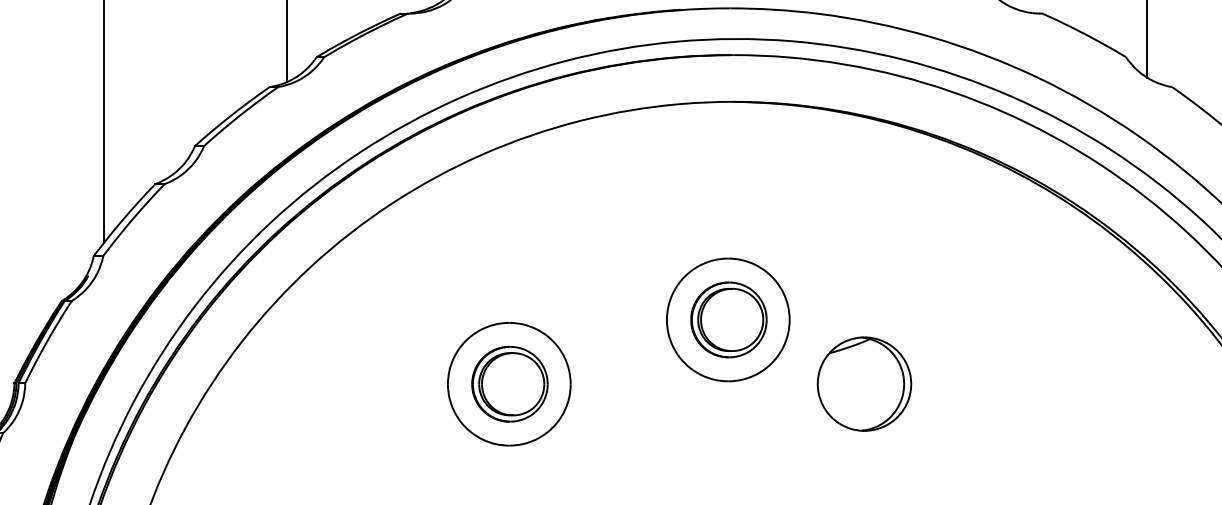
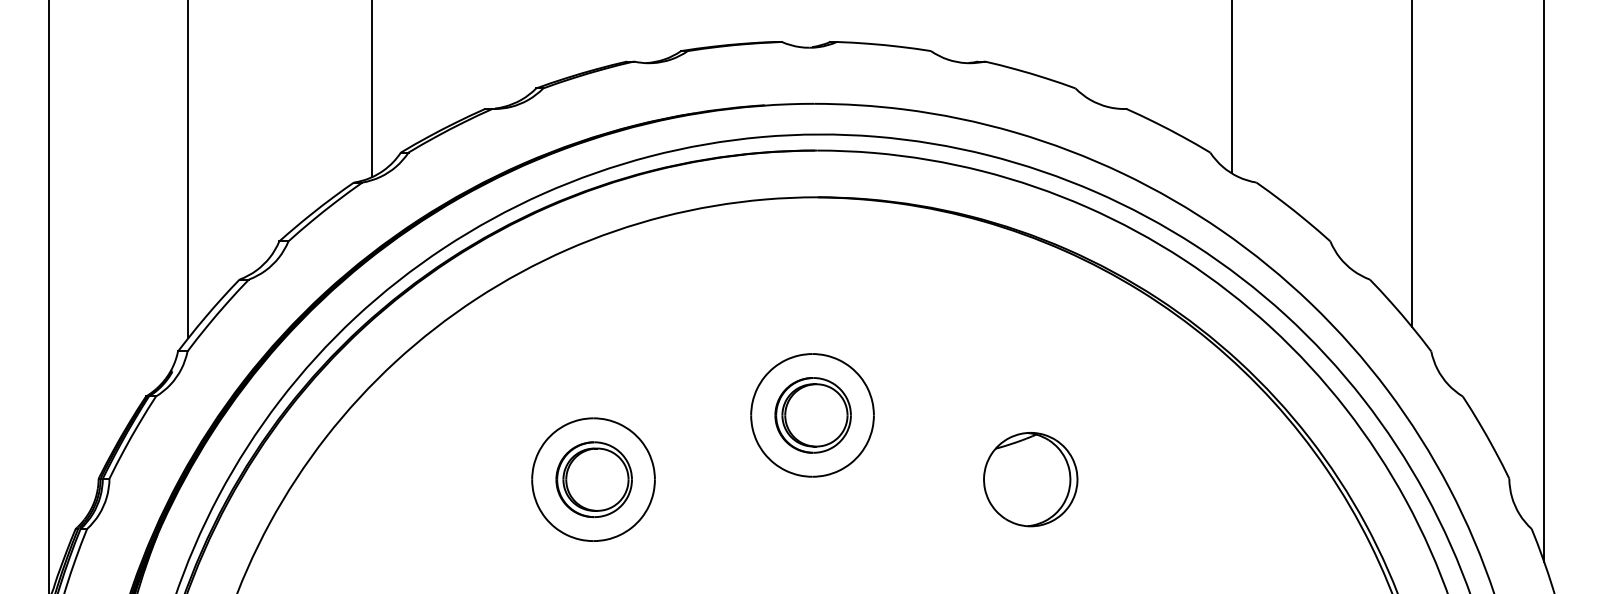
part: (864, 384) -> (1030, 479), moved

